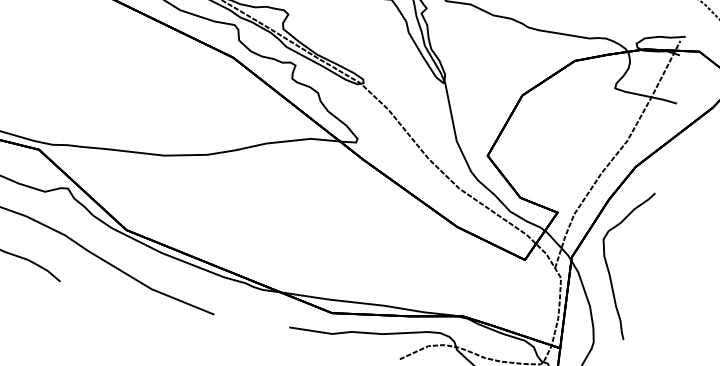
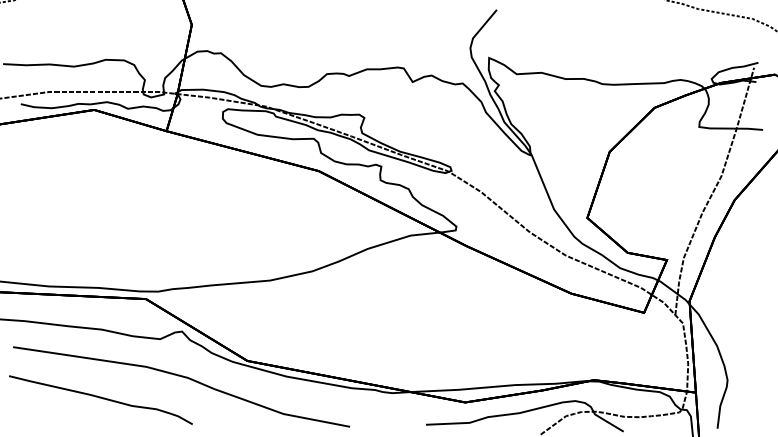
curve: (607, 264) -> (726, 301), removed

